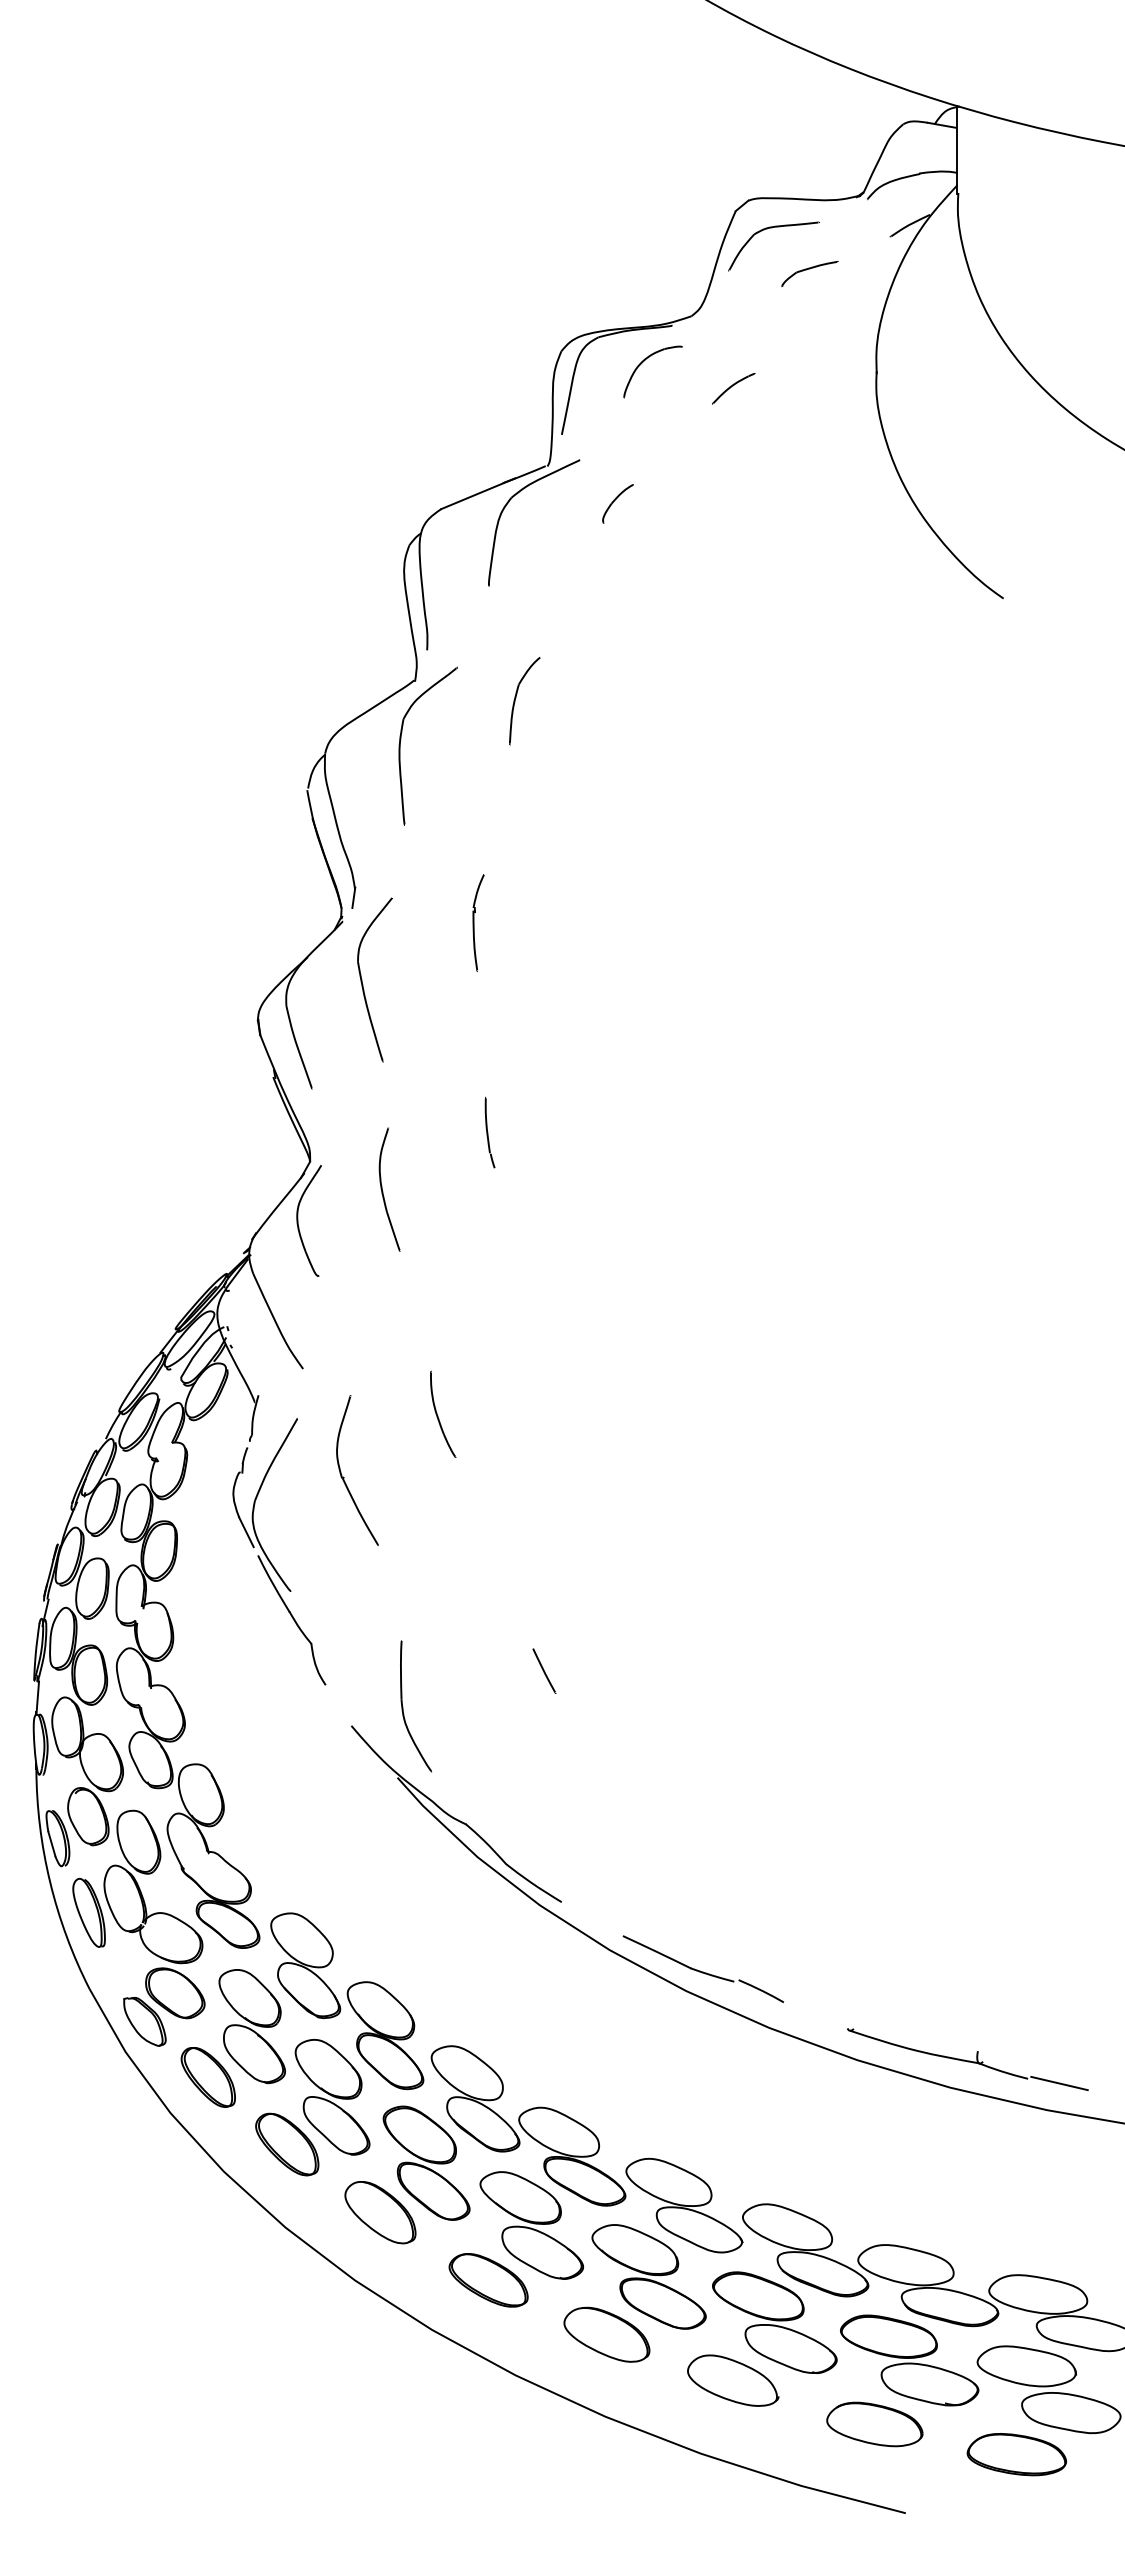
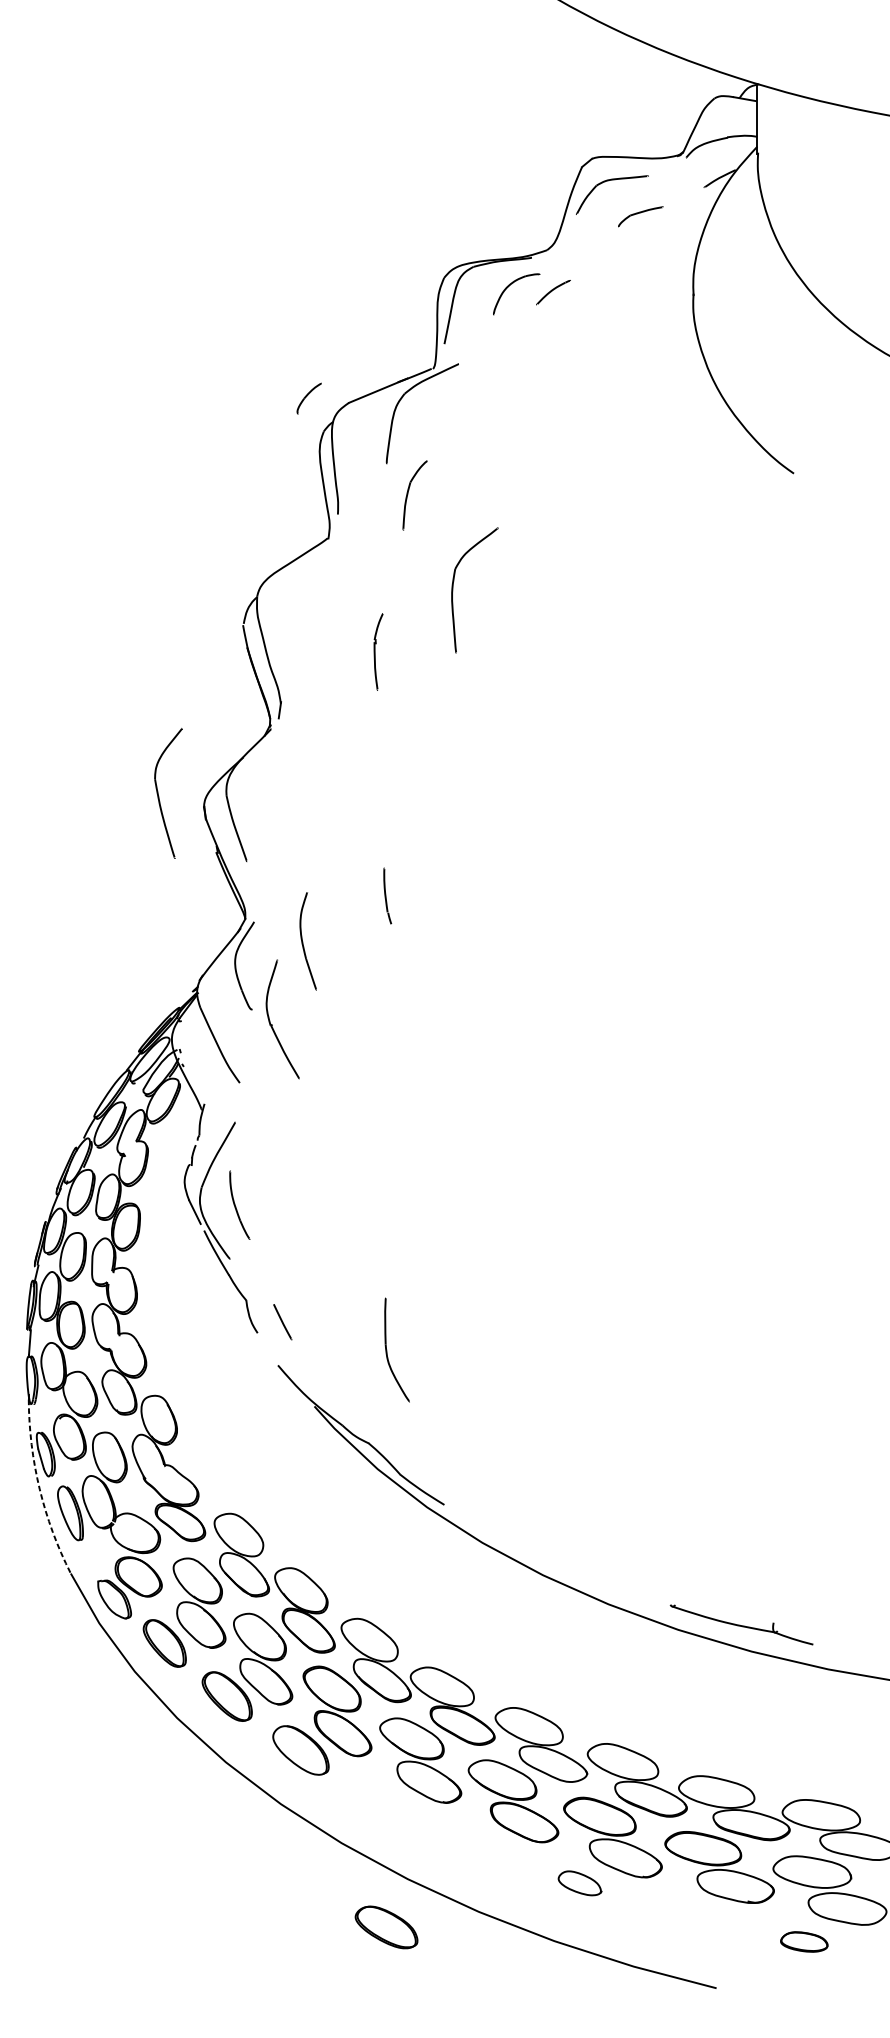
part: (733, 388) -> (553, 292), moved
part: (617, 503) -> (308, 398), moved
part: (516, 698) -> (408, 493), moved
part: (401, 740) -> (453, 585), moved
part: (478, 922) -> (378, 651), moved
part: (362, 979) -> (158, 793), moved
part: (443, 1413) -> (240, 1204), moved
part: (344, 1477) -> (272, 1024), moved
line: (544, 1670) -> (282, 1321), moved
part: (403, 1706) -> (387, 1350), moved
arc: (50, 1882) -> (39, 1489), solid -> dashed
part: (703, 1968) -> (556, 1557), removed
line: (1059, 2083) -> (838, 1648), removed
part: (488, 2280) -> (386, 1927), moved
part: (606, 2334) -> (479, 1846), removed
part: (733, 2380) -> (580, 1883), size x0.6
part: (874, 2424) -> (691, 1918), removed
part: (1016, 2454) -> (804, 1941), size x0.6

